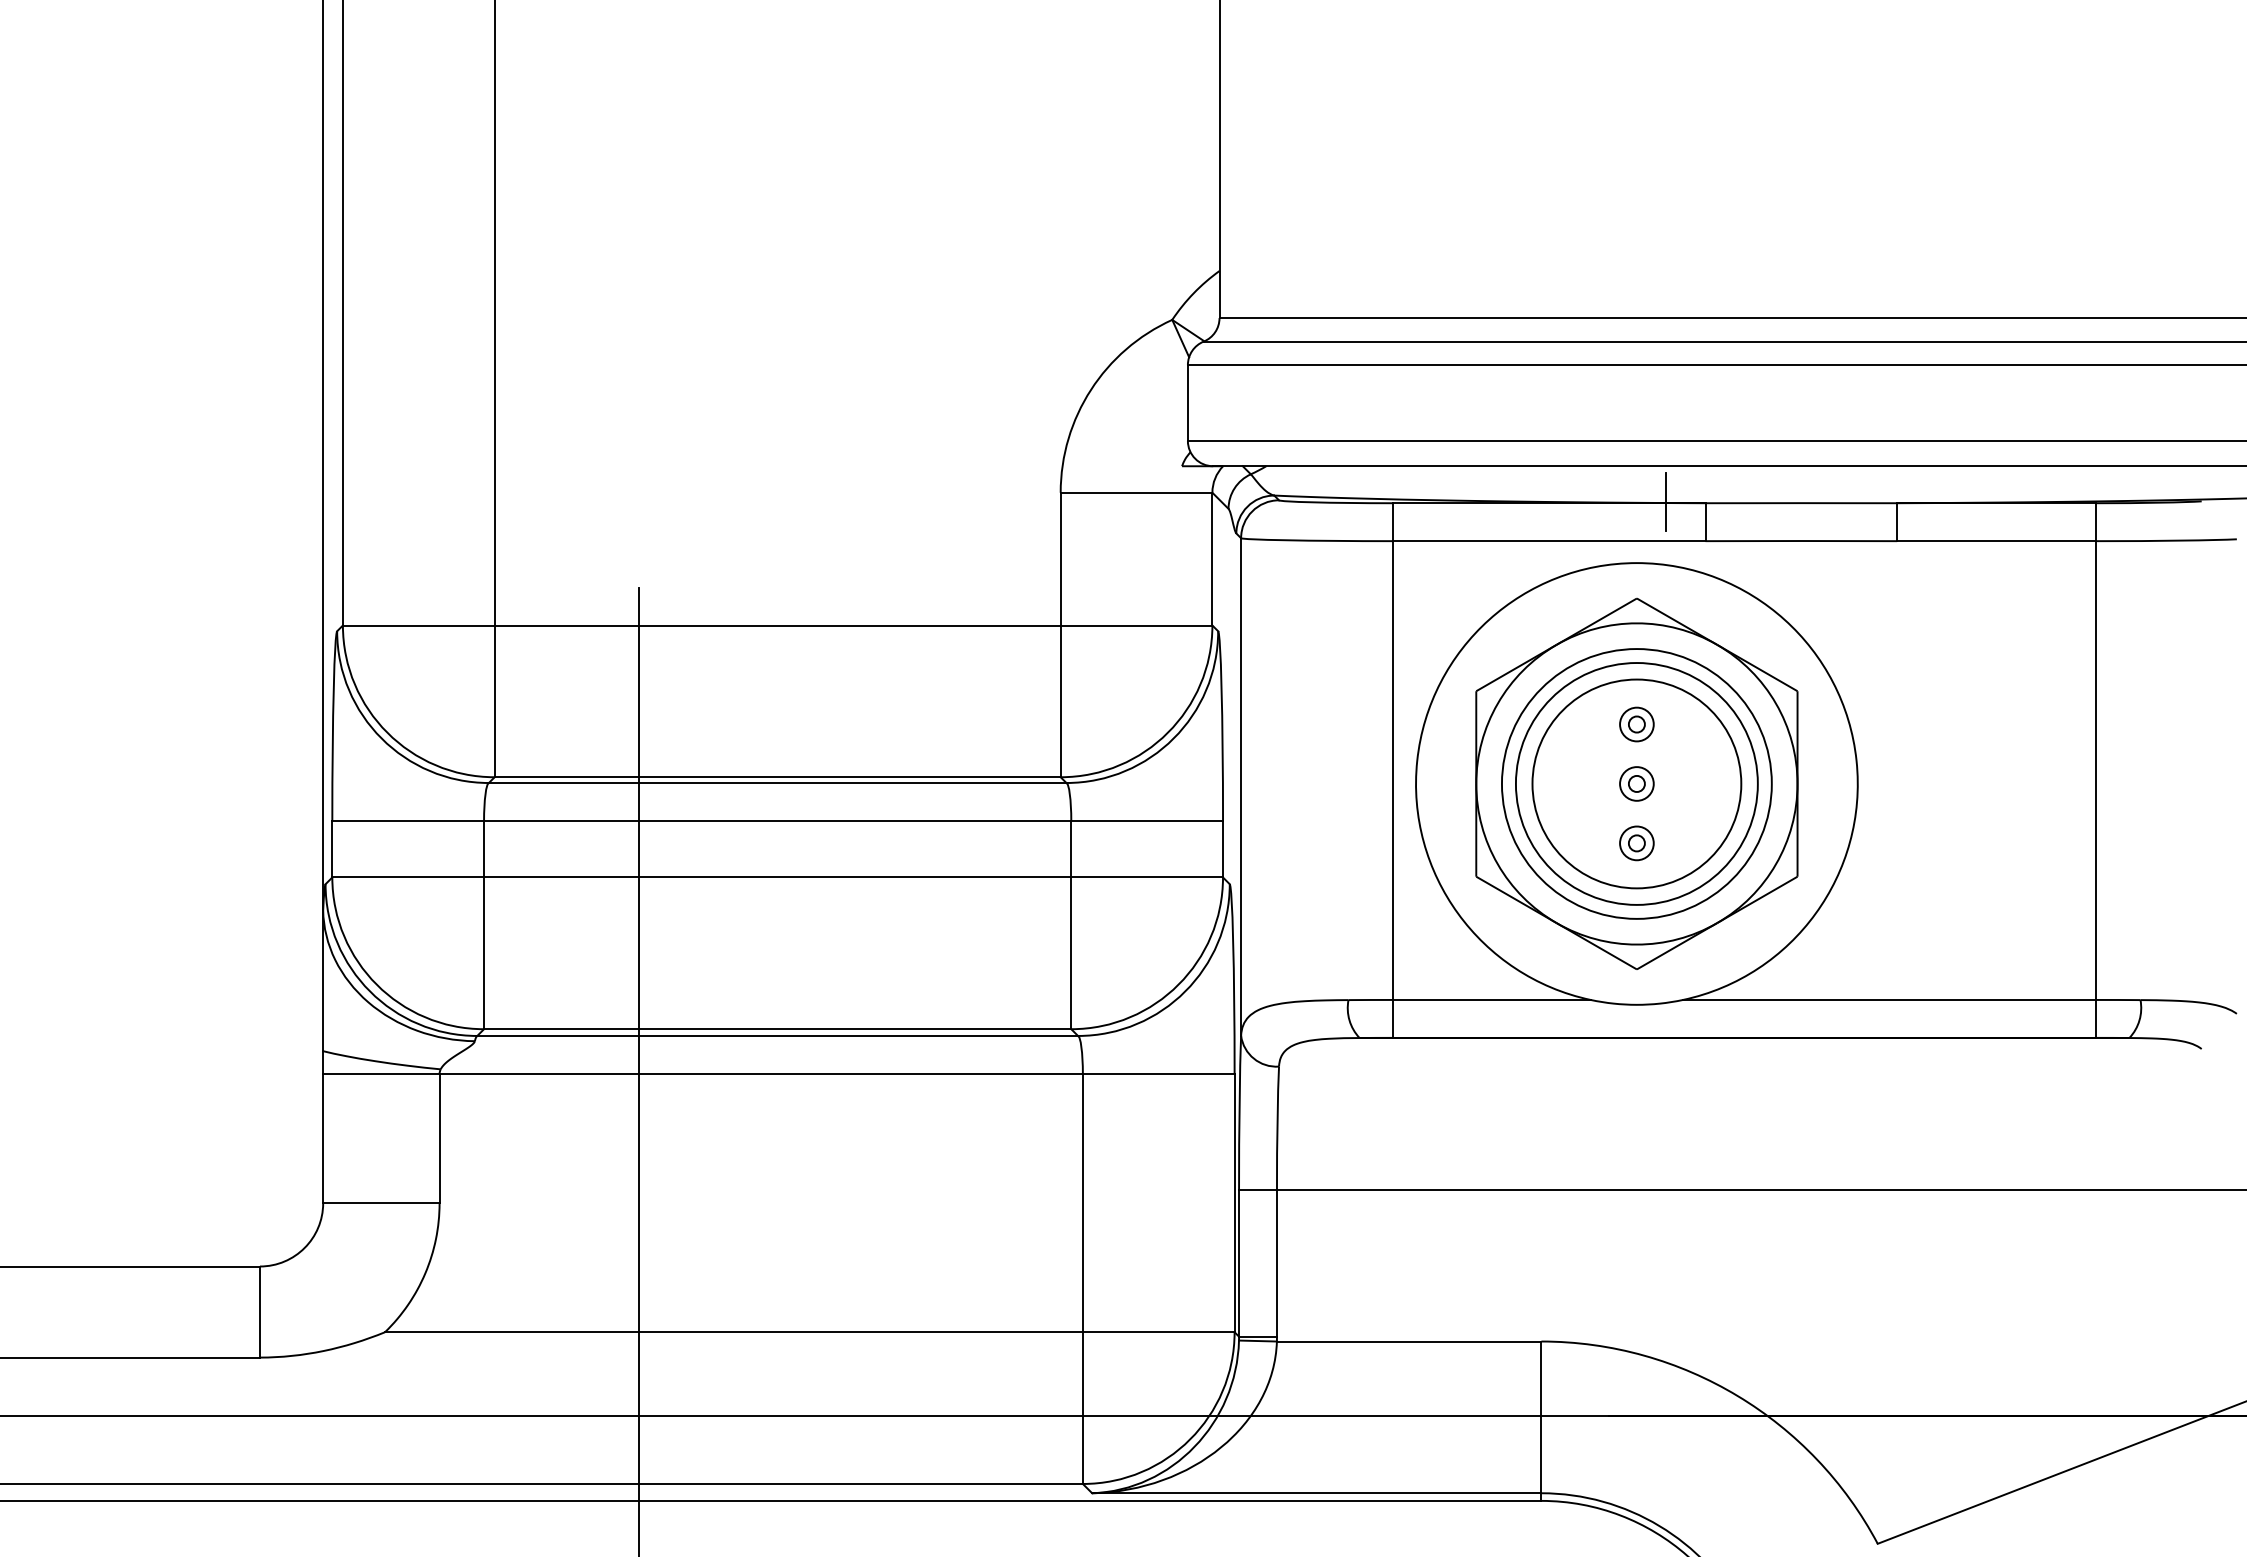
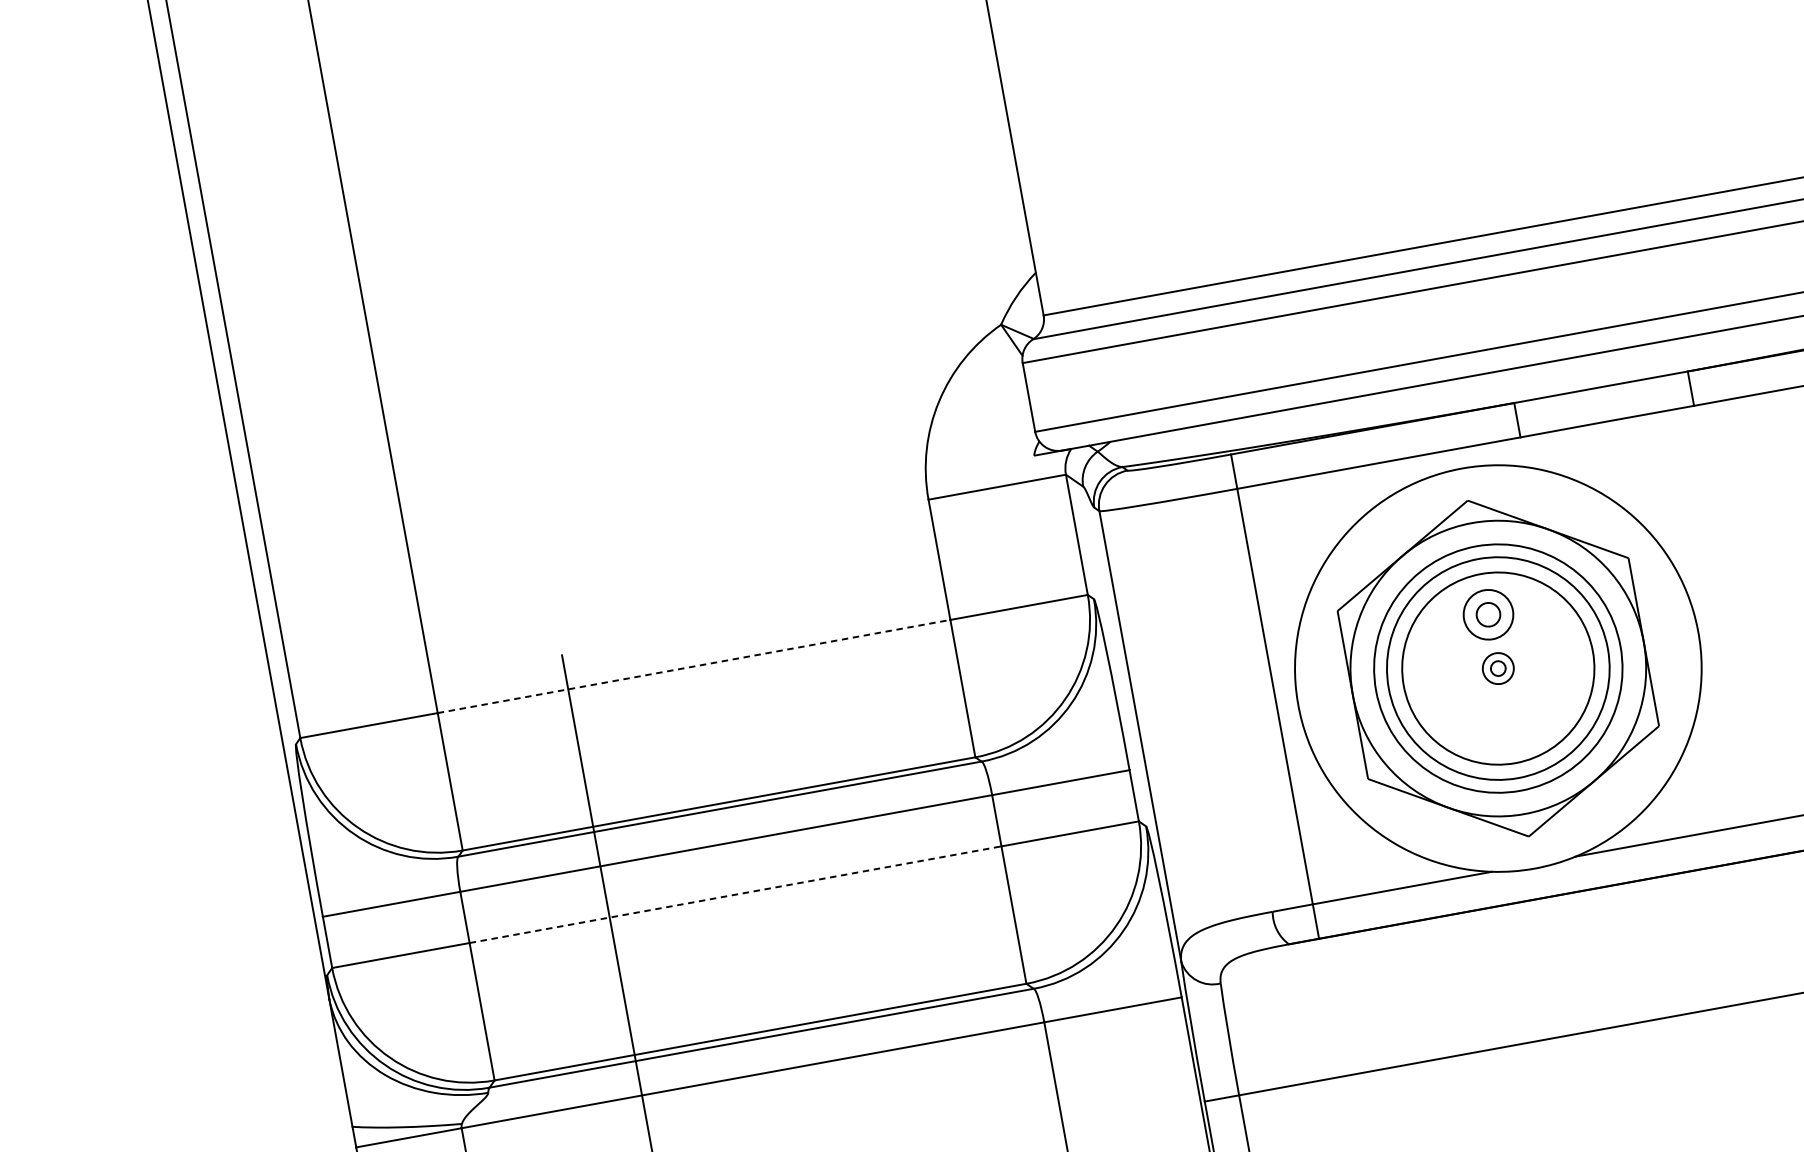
line: (1666, 501) -> (1478, 407), removed
line: (778, 625) -> (694, 666), solid -> dashed
part: (1636, 724) -> (1488, 614), size x1.6
part: (1636, 843) -> (1507, 722), removed
line: (777, 877) -> (735, 894), solid -> dashed

